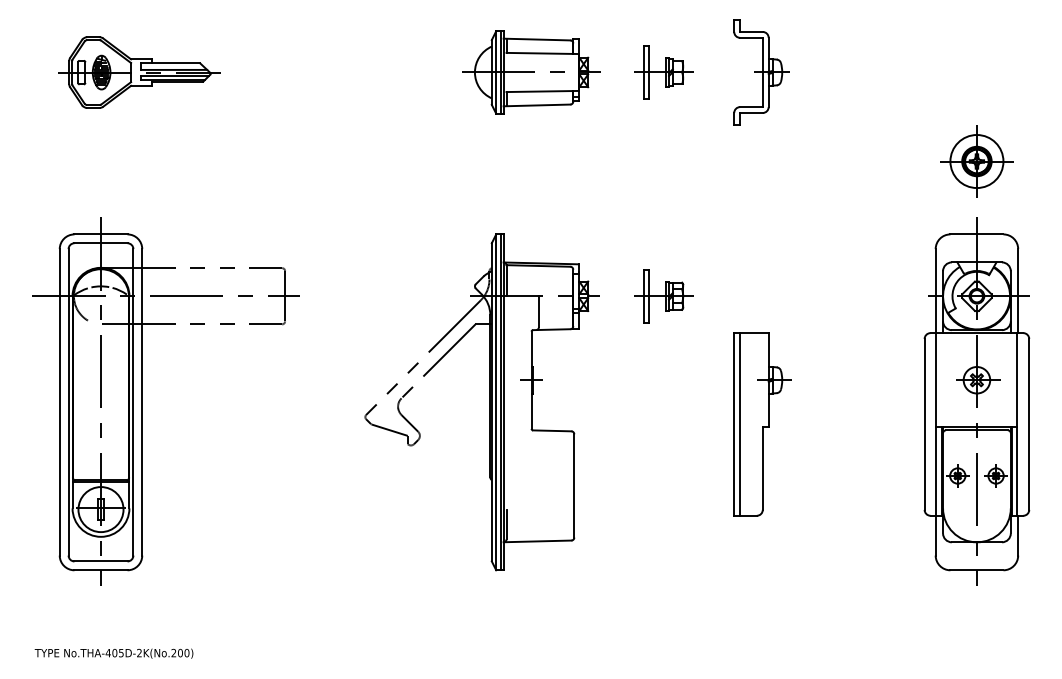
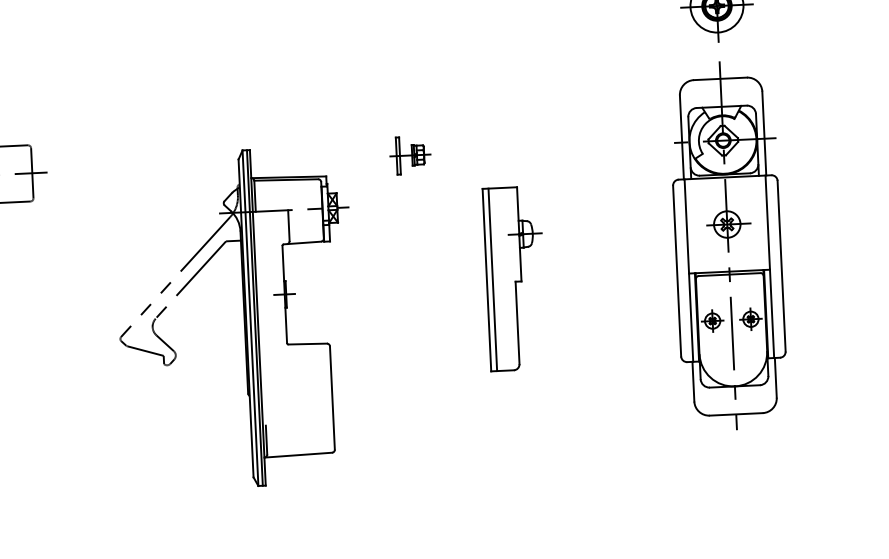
part: (663, 296) -> (410, 155), size x0.7
part: (489, 402) -> (243, 318), moved

